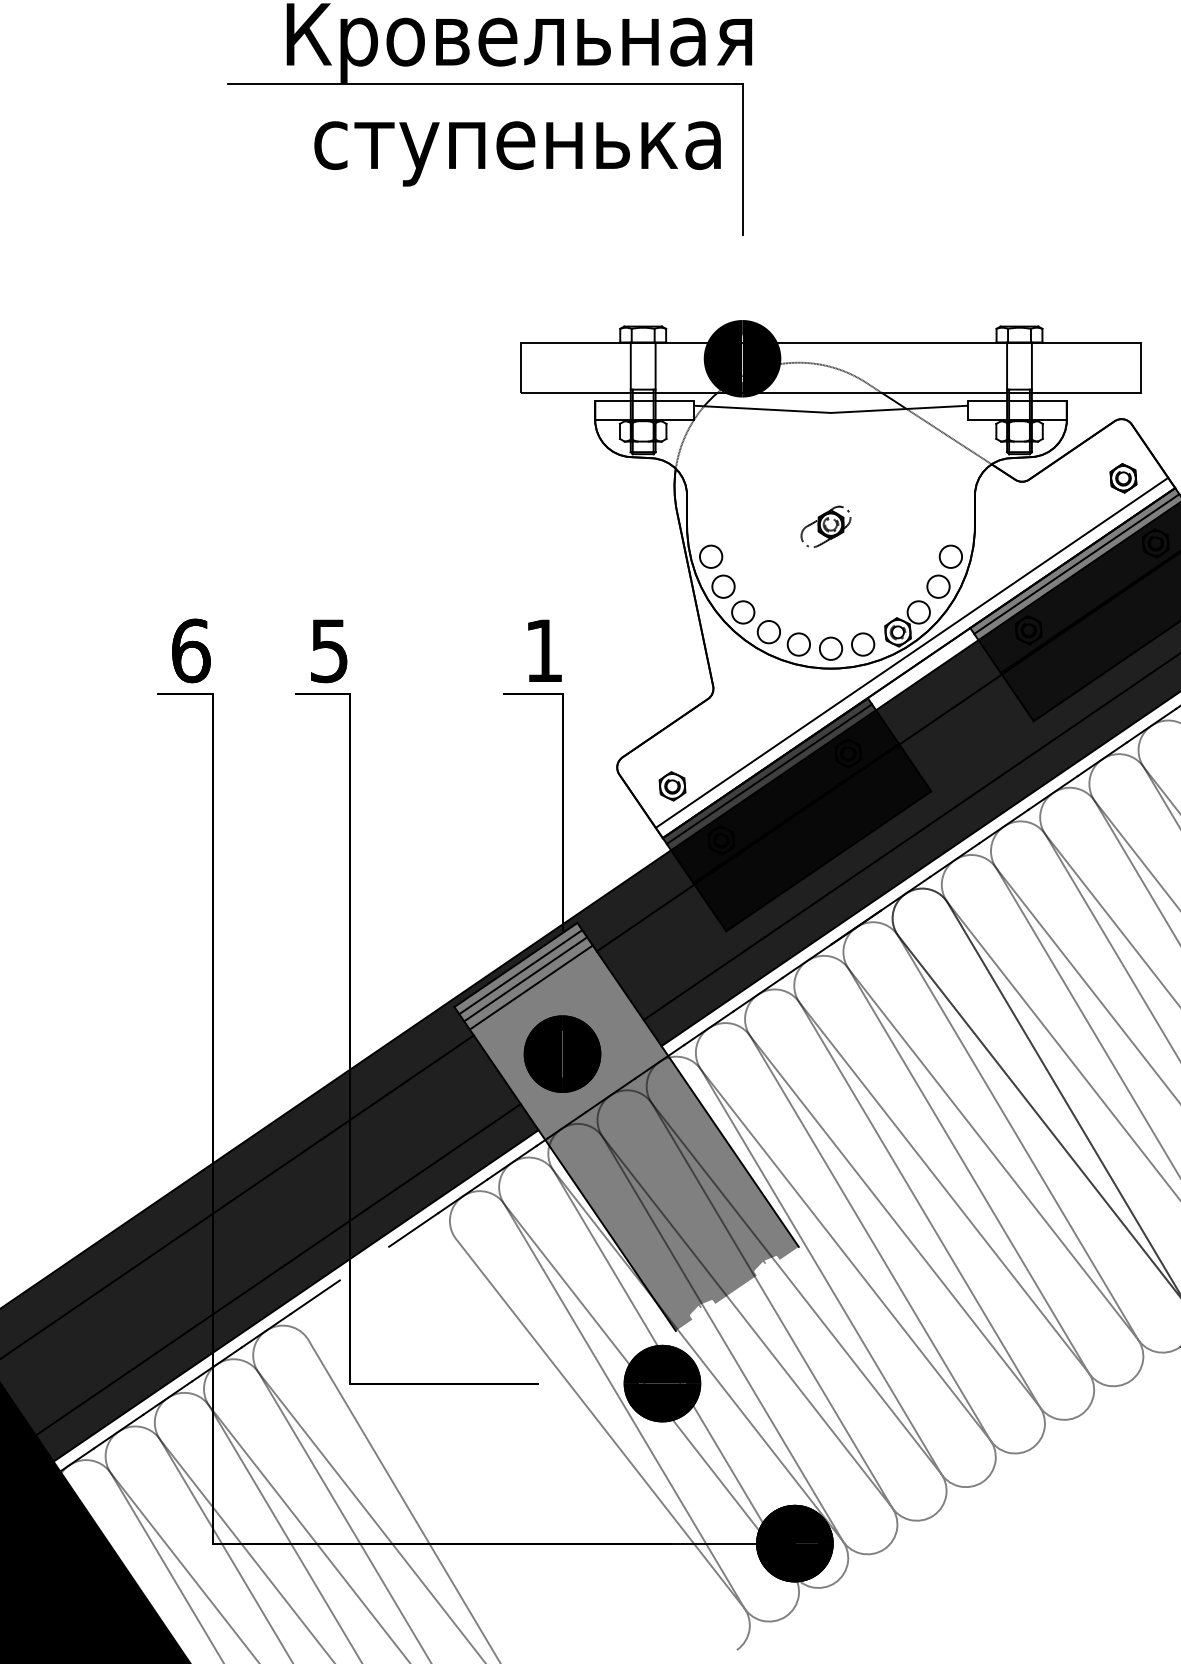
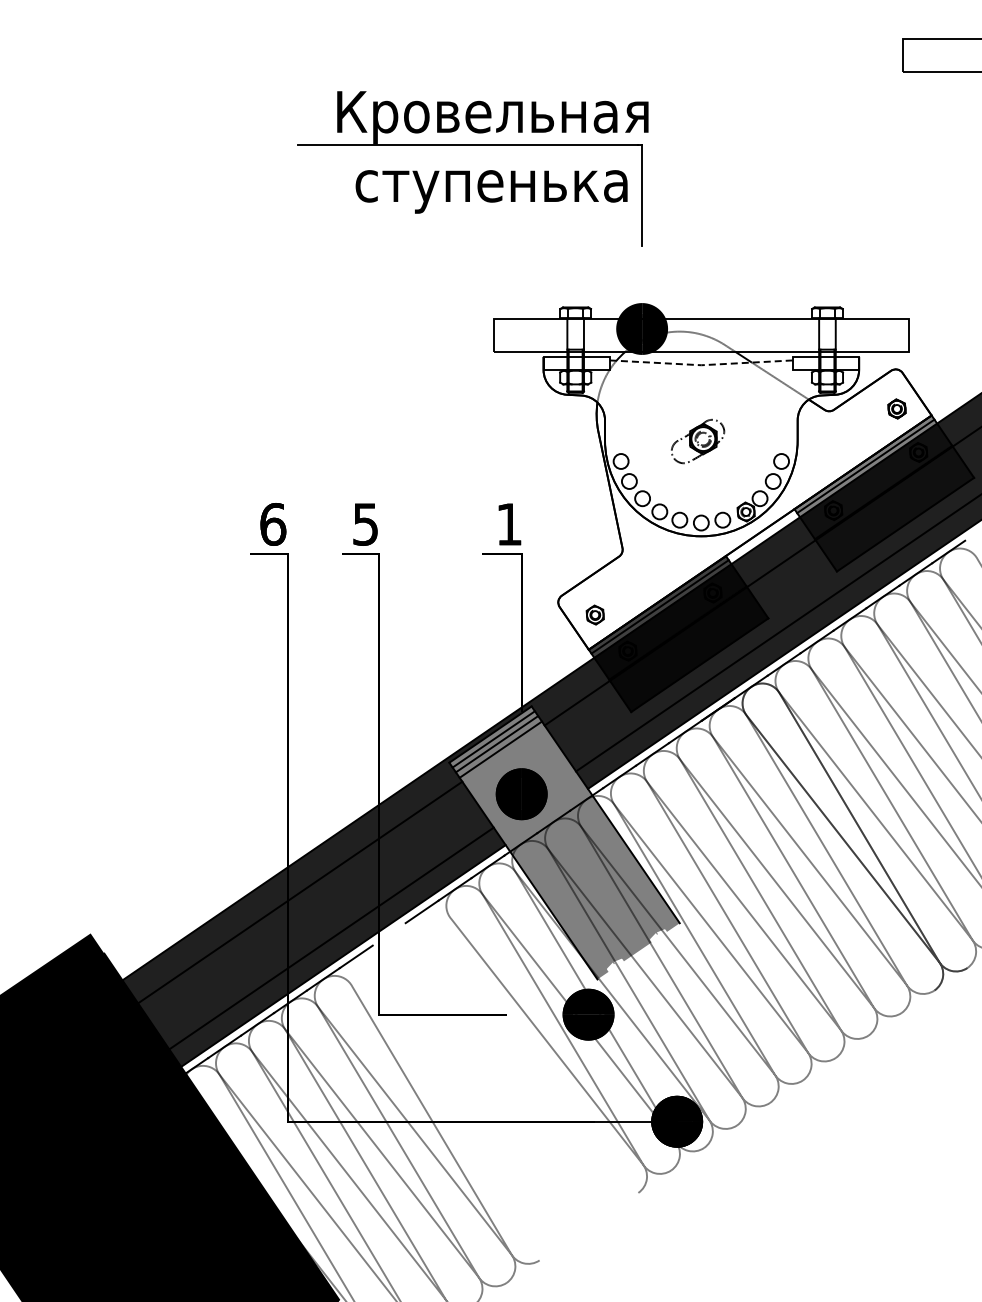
line: (831, 413) -> (701, 365), solid -> dashed
part: (825, 526) -> (697, 441), size x1.6
line: (911, 652) -> (755, 525), removed

